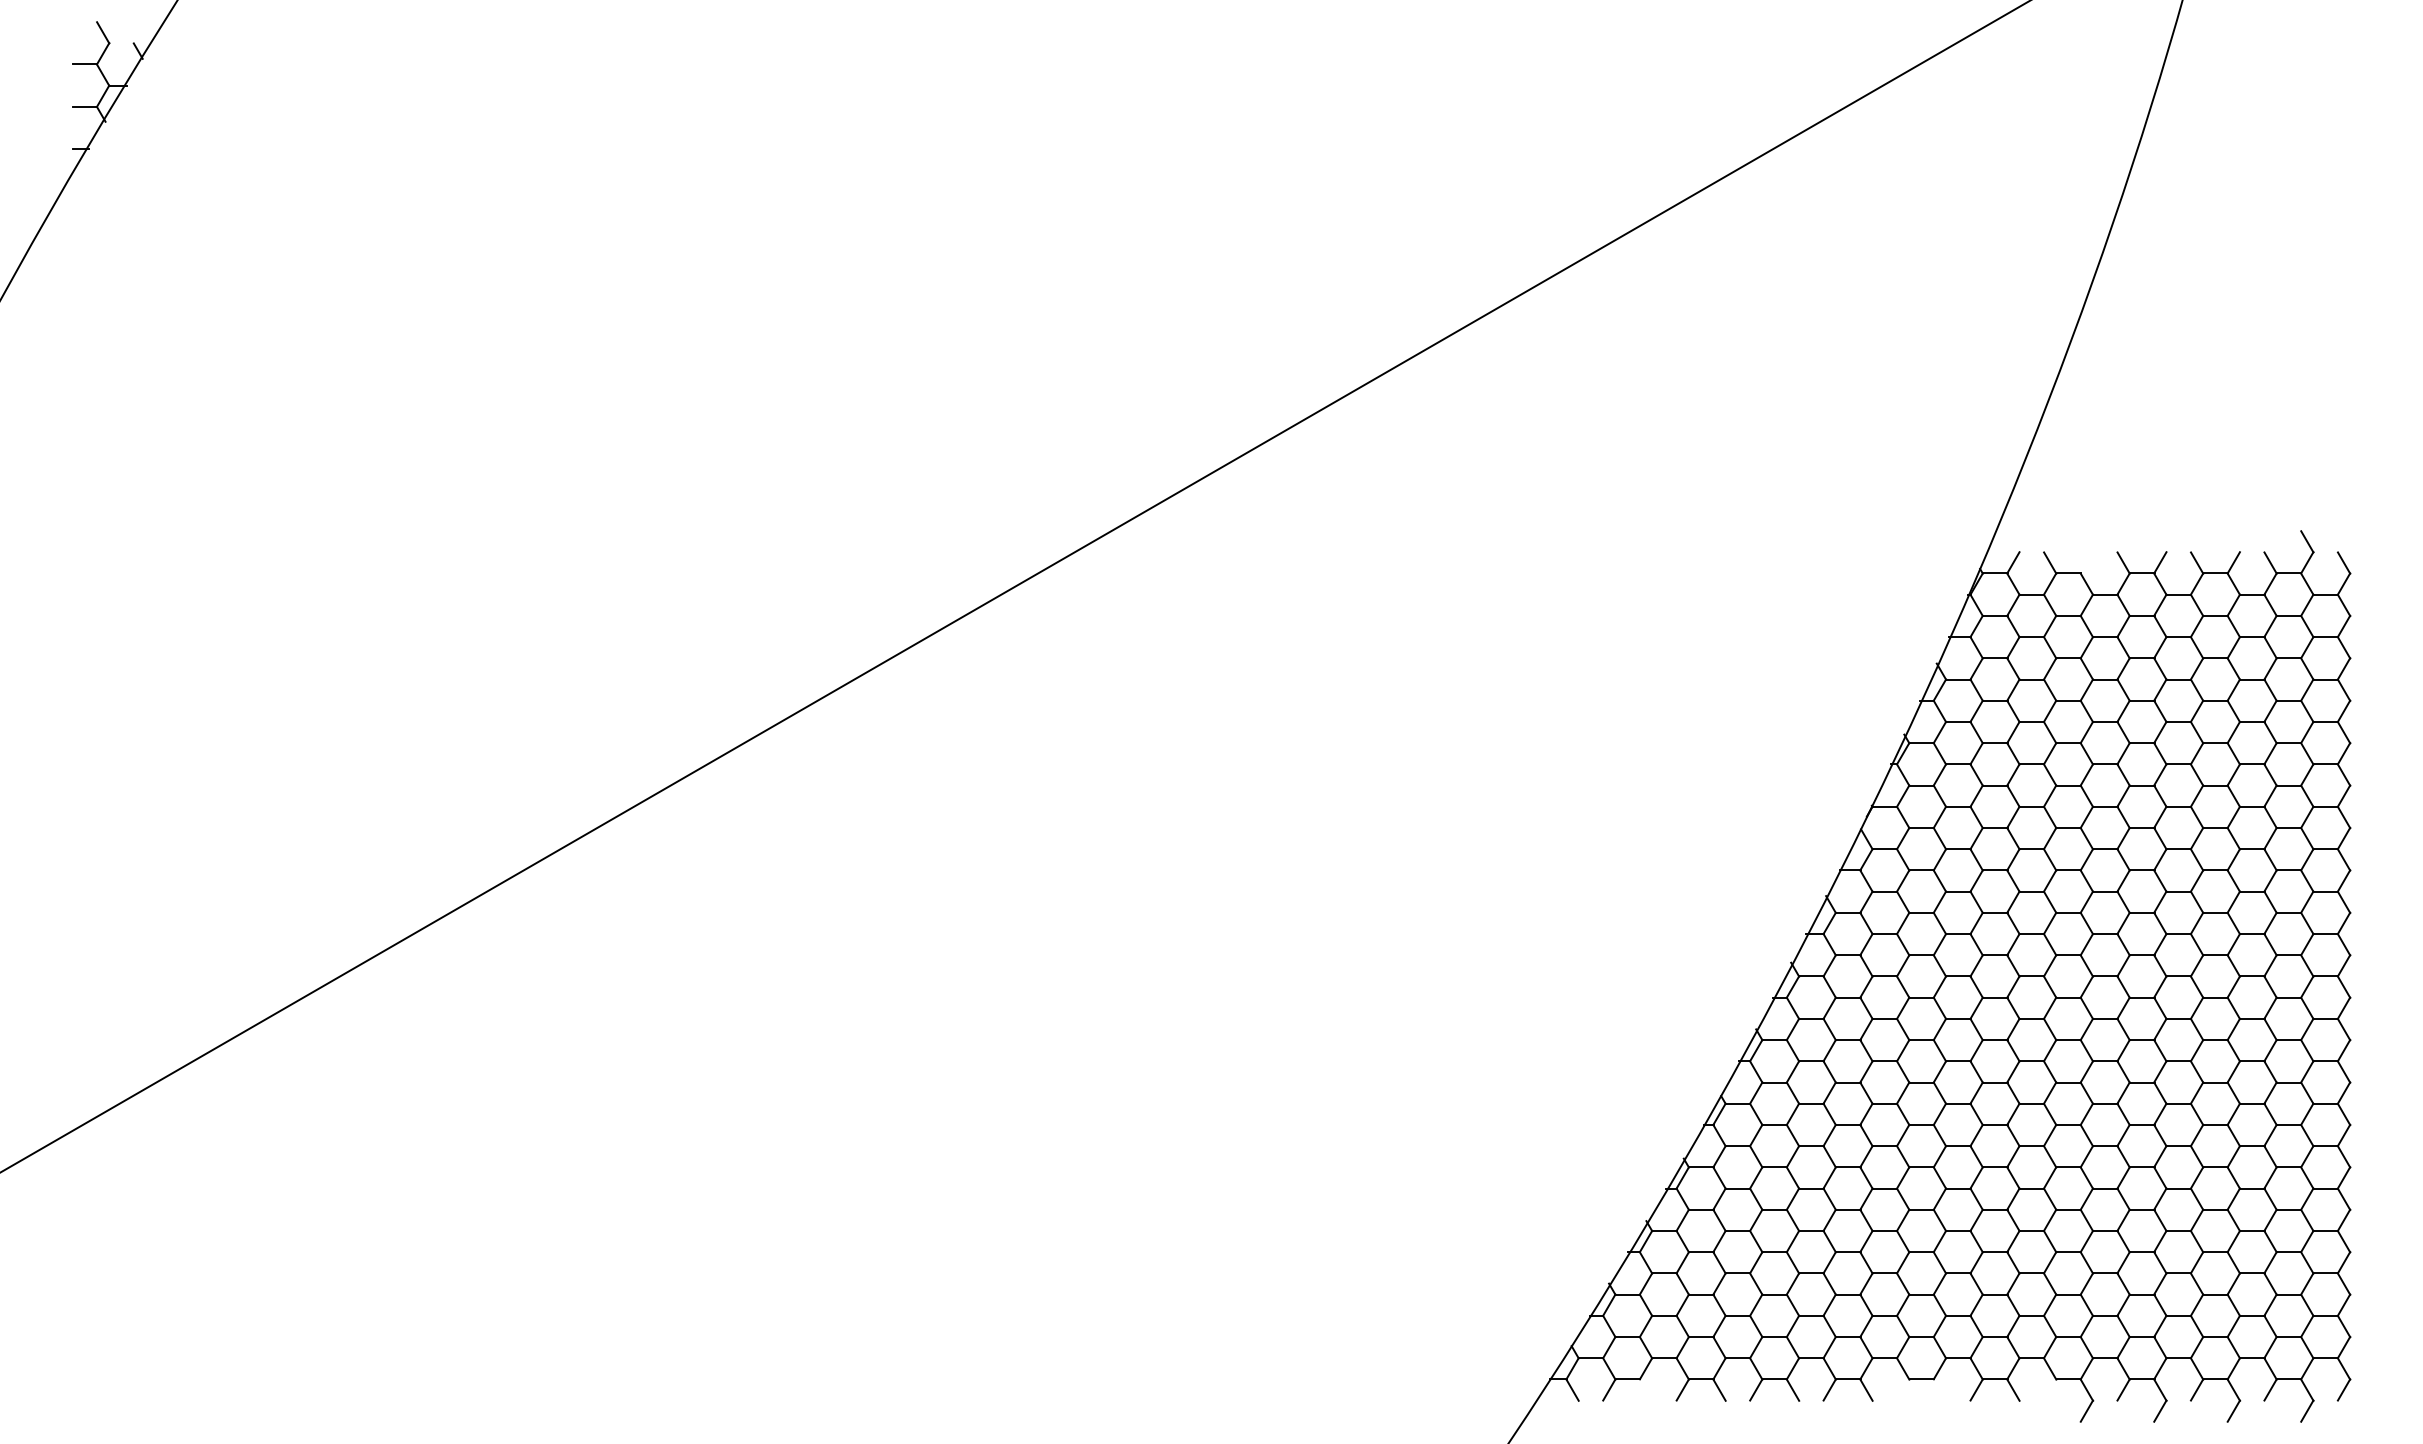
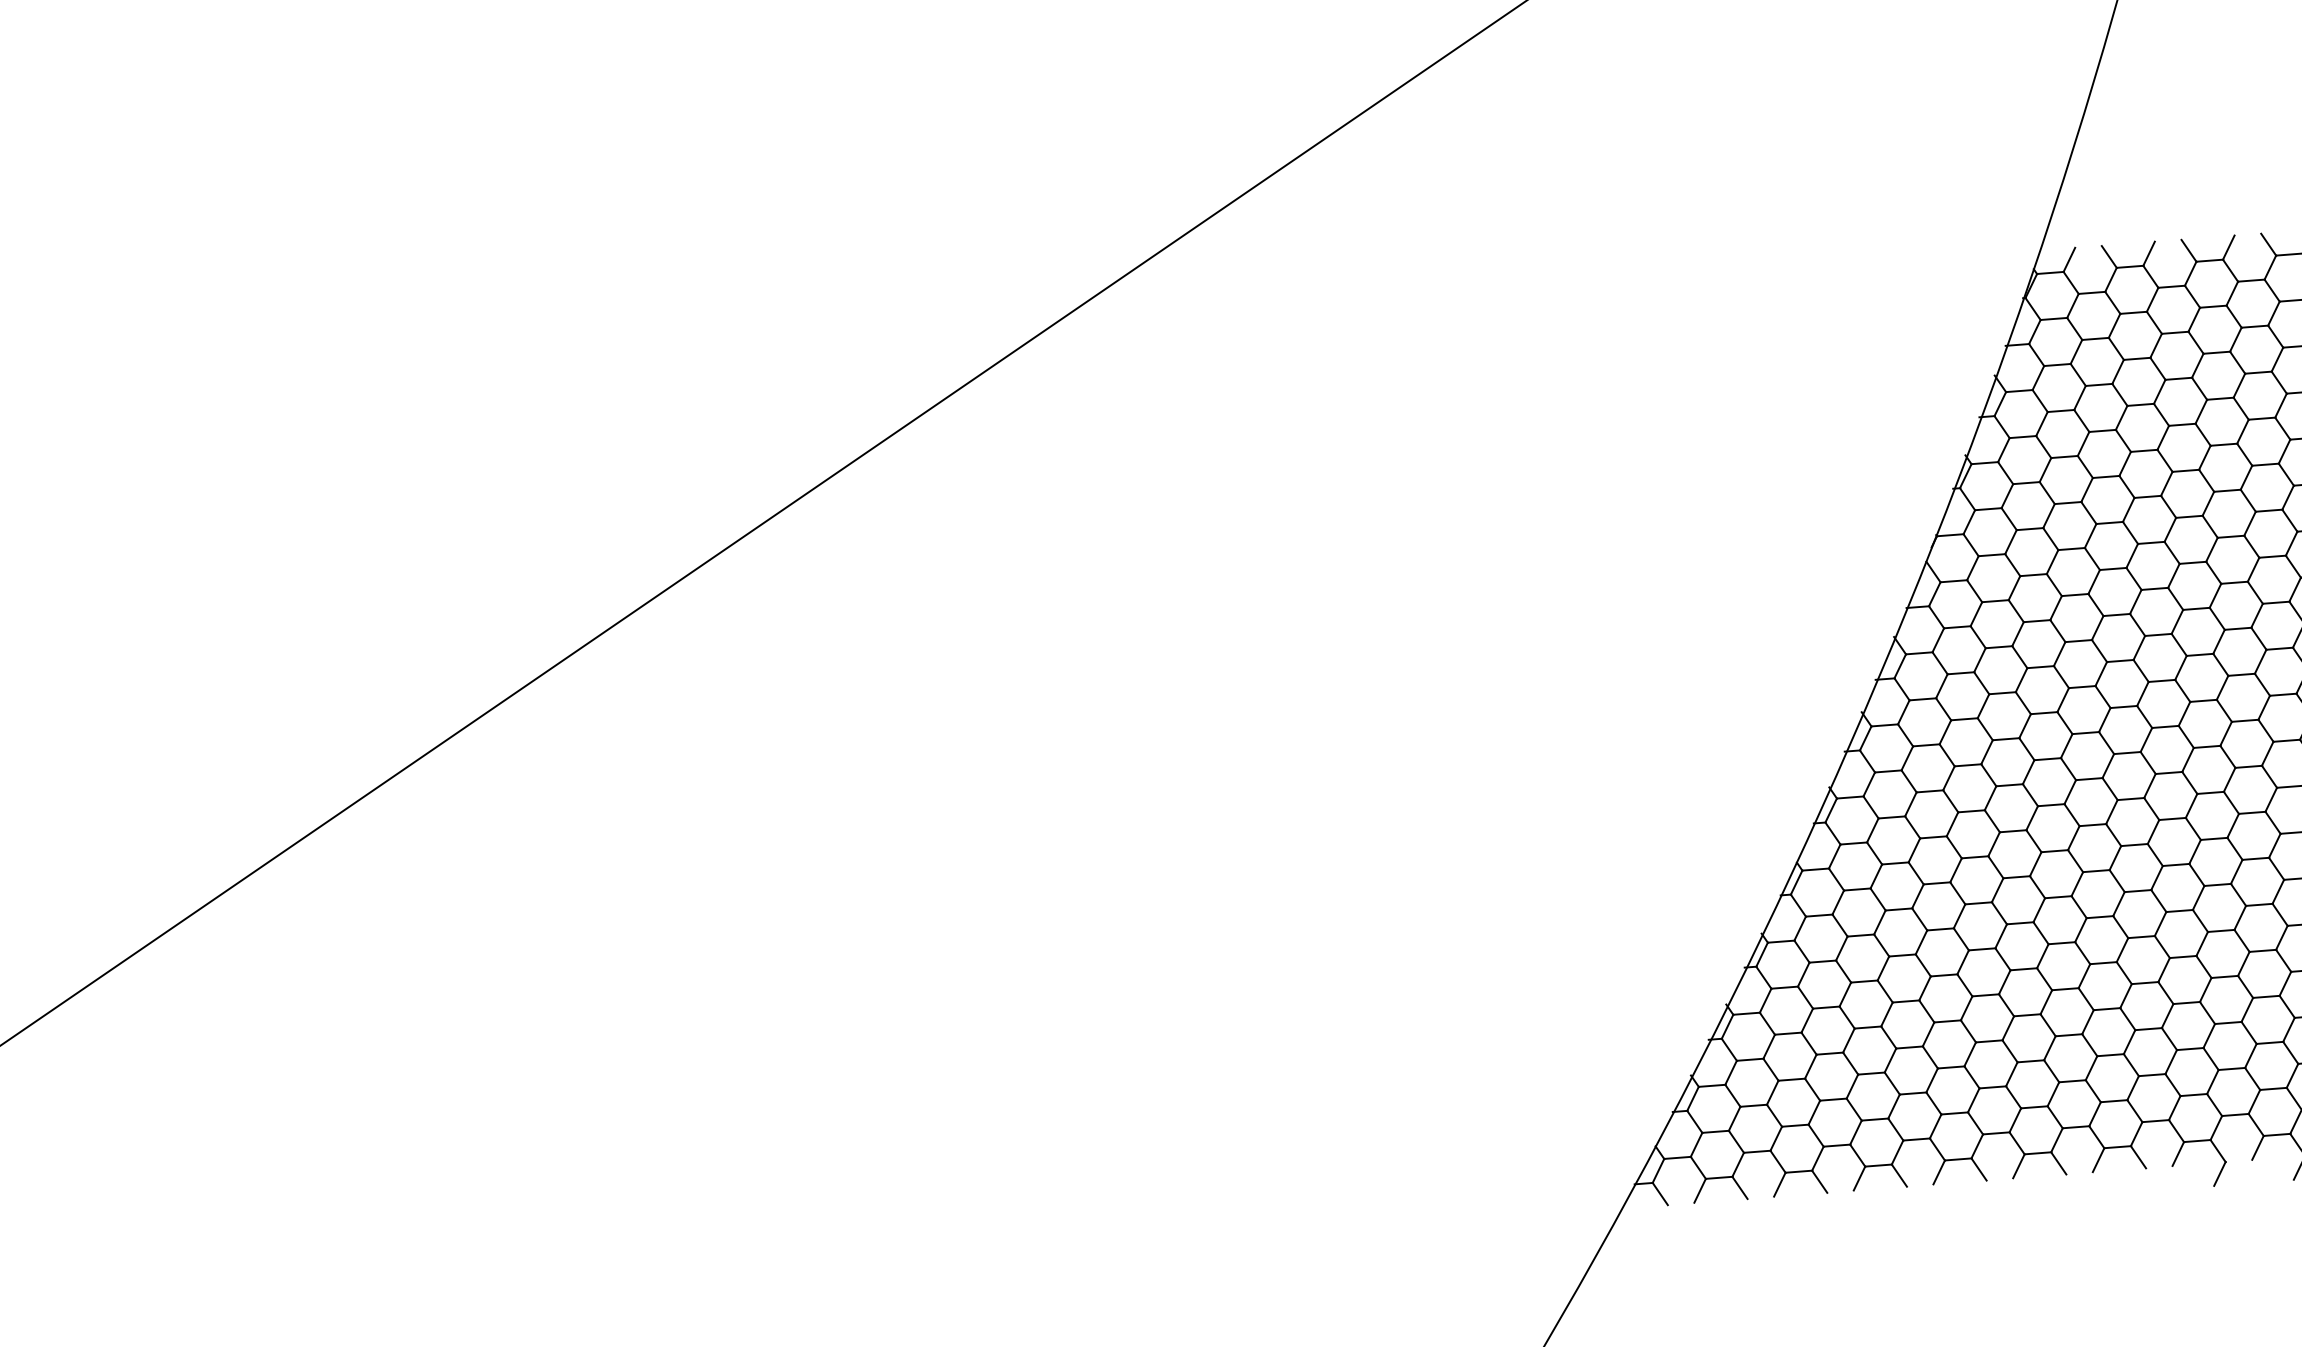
line: (2086, 562) -> (2148, 253), added
line: (1645, 1389) -> (1739, 1187), added
line: (1903, 1389) -> (2019, 1165), added
line: (1939, 1389) -> (2058, 1162), added
line: (2050, 1389) -> (2178, 1153), added

